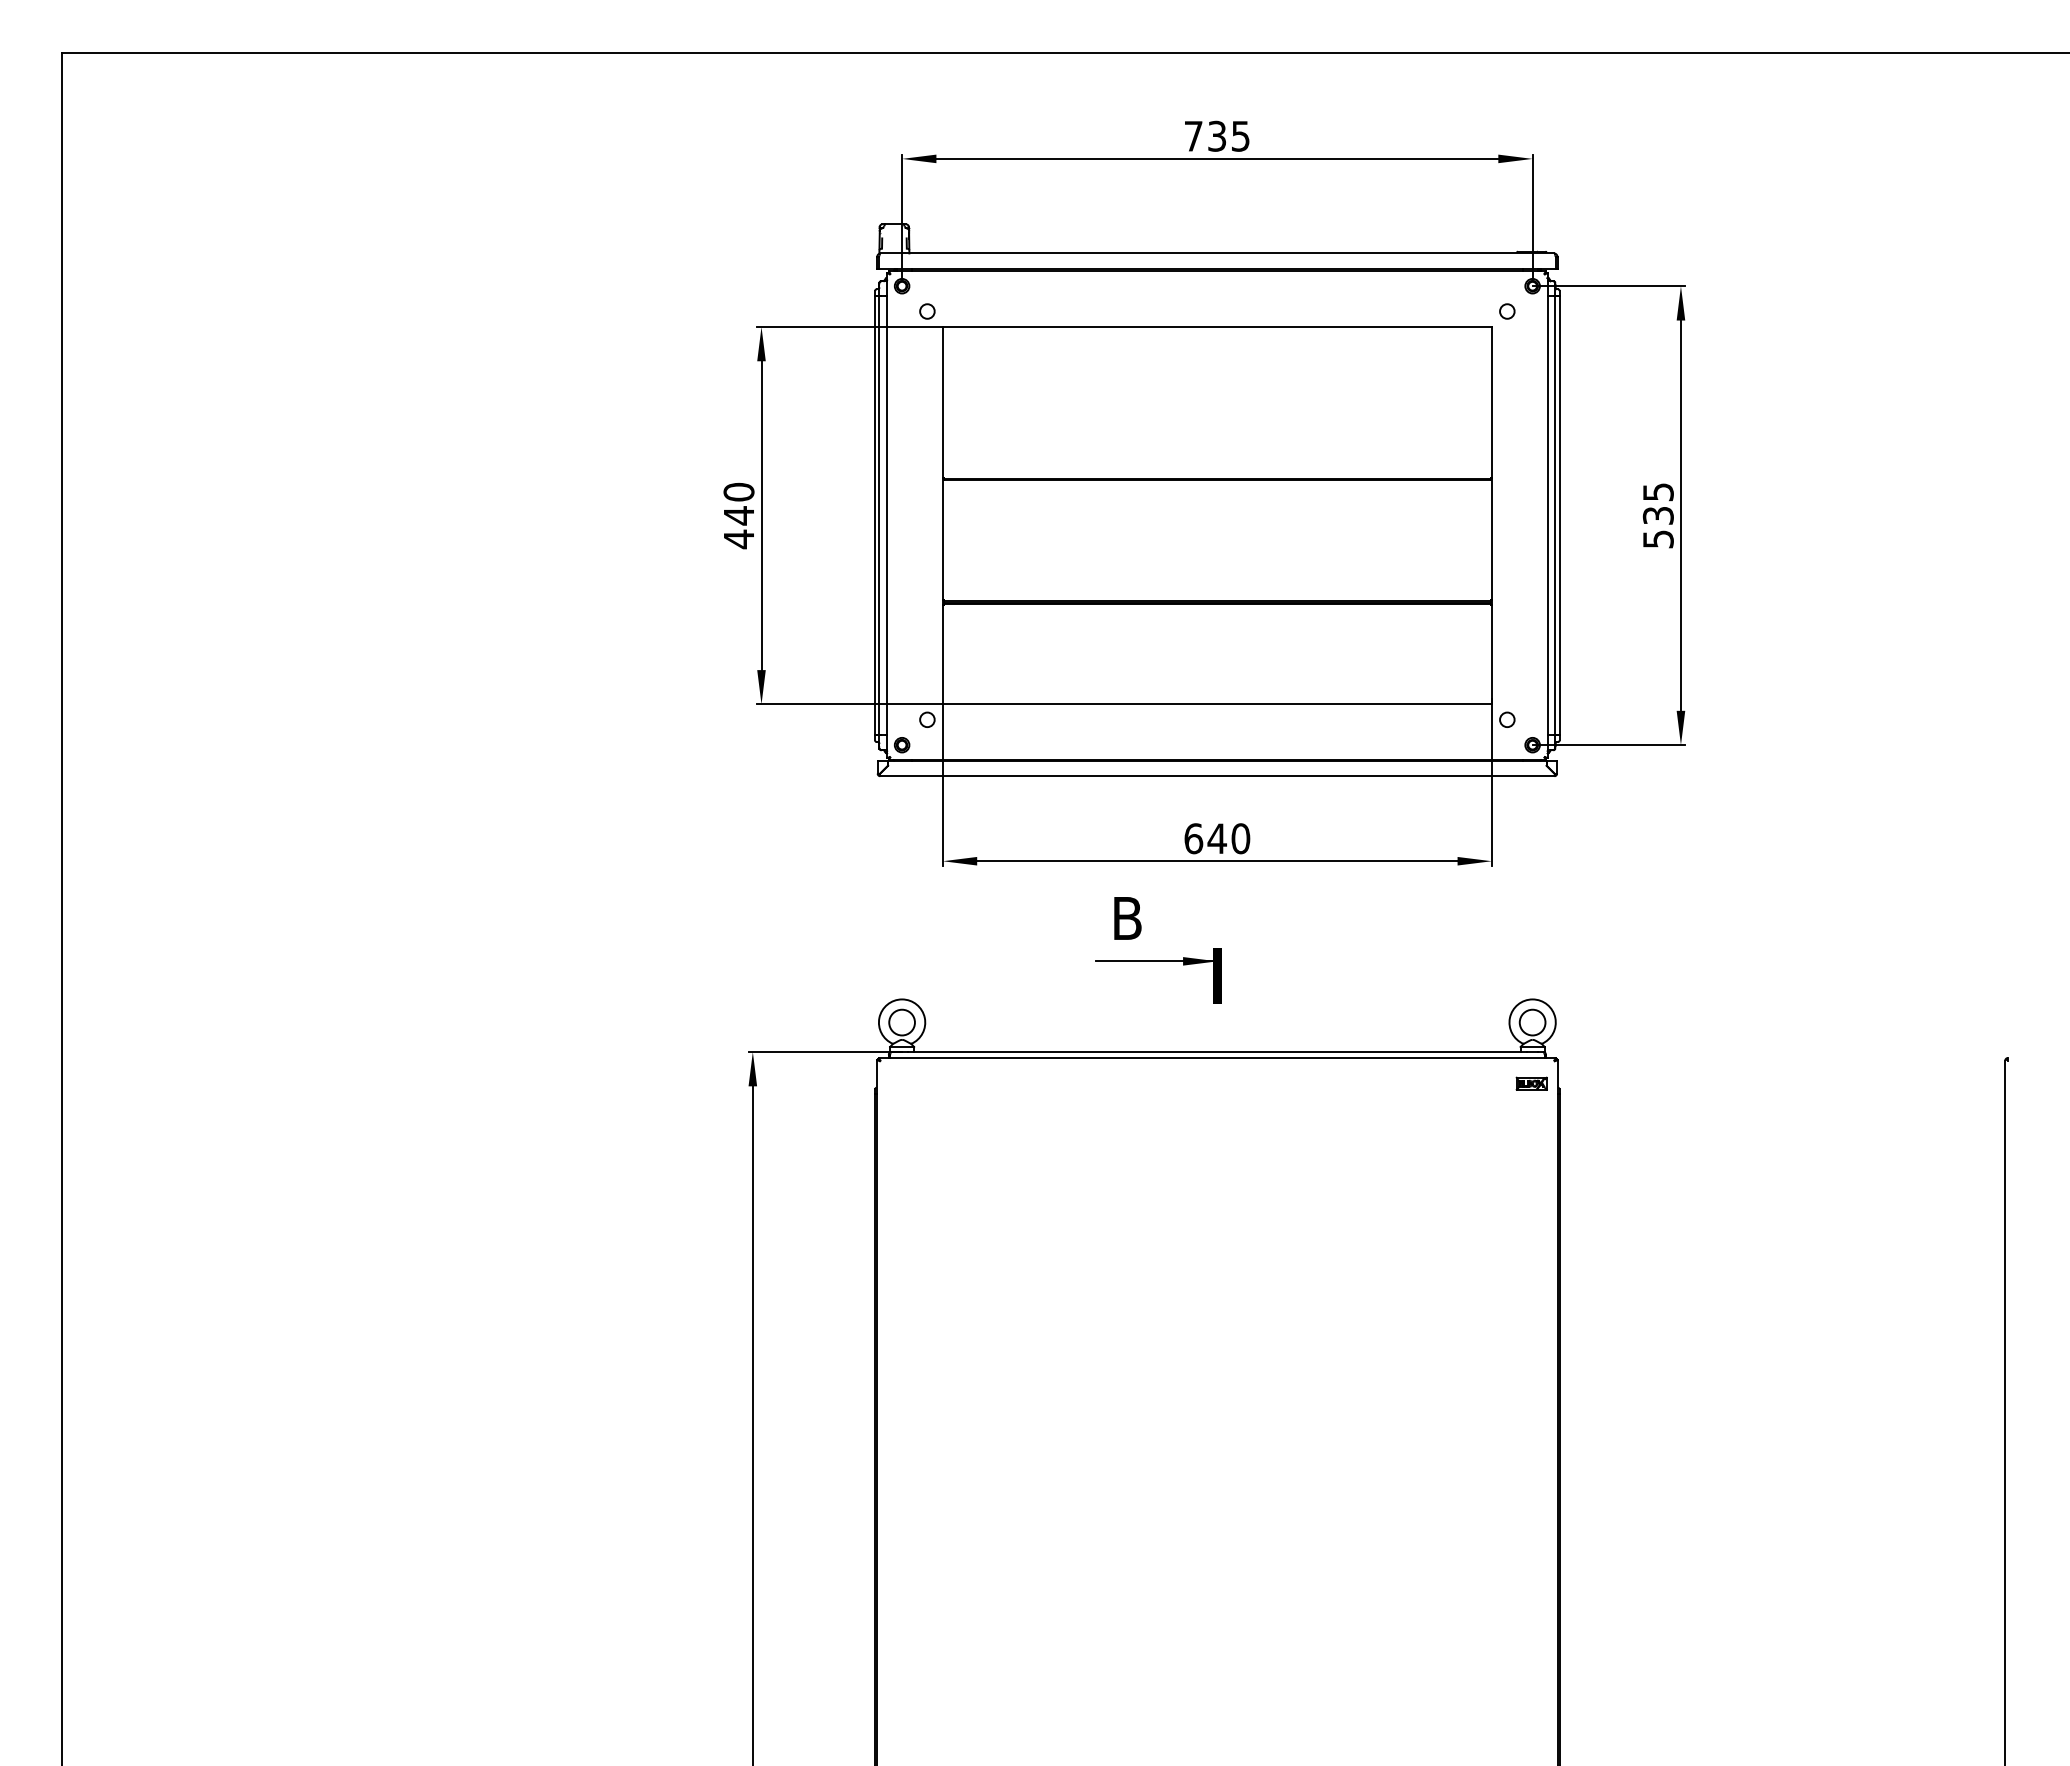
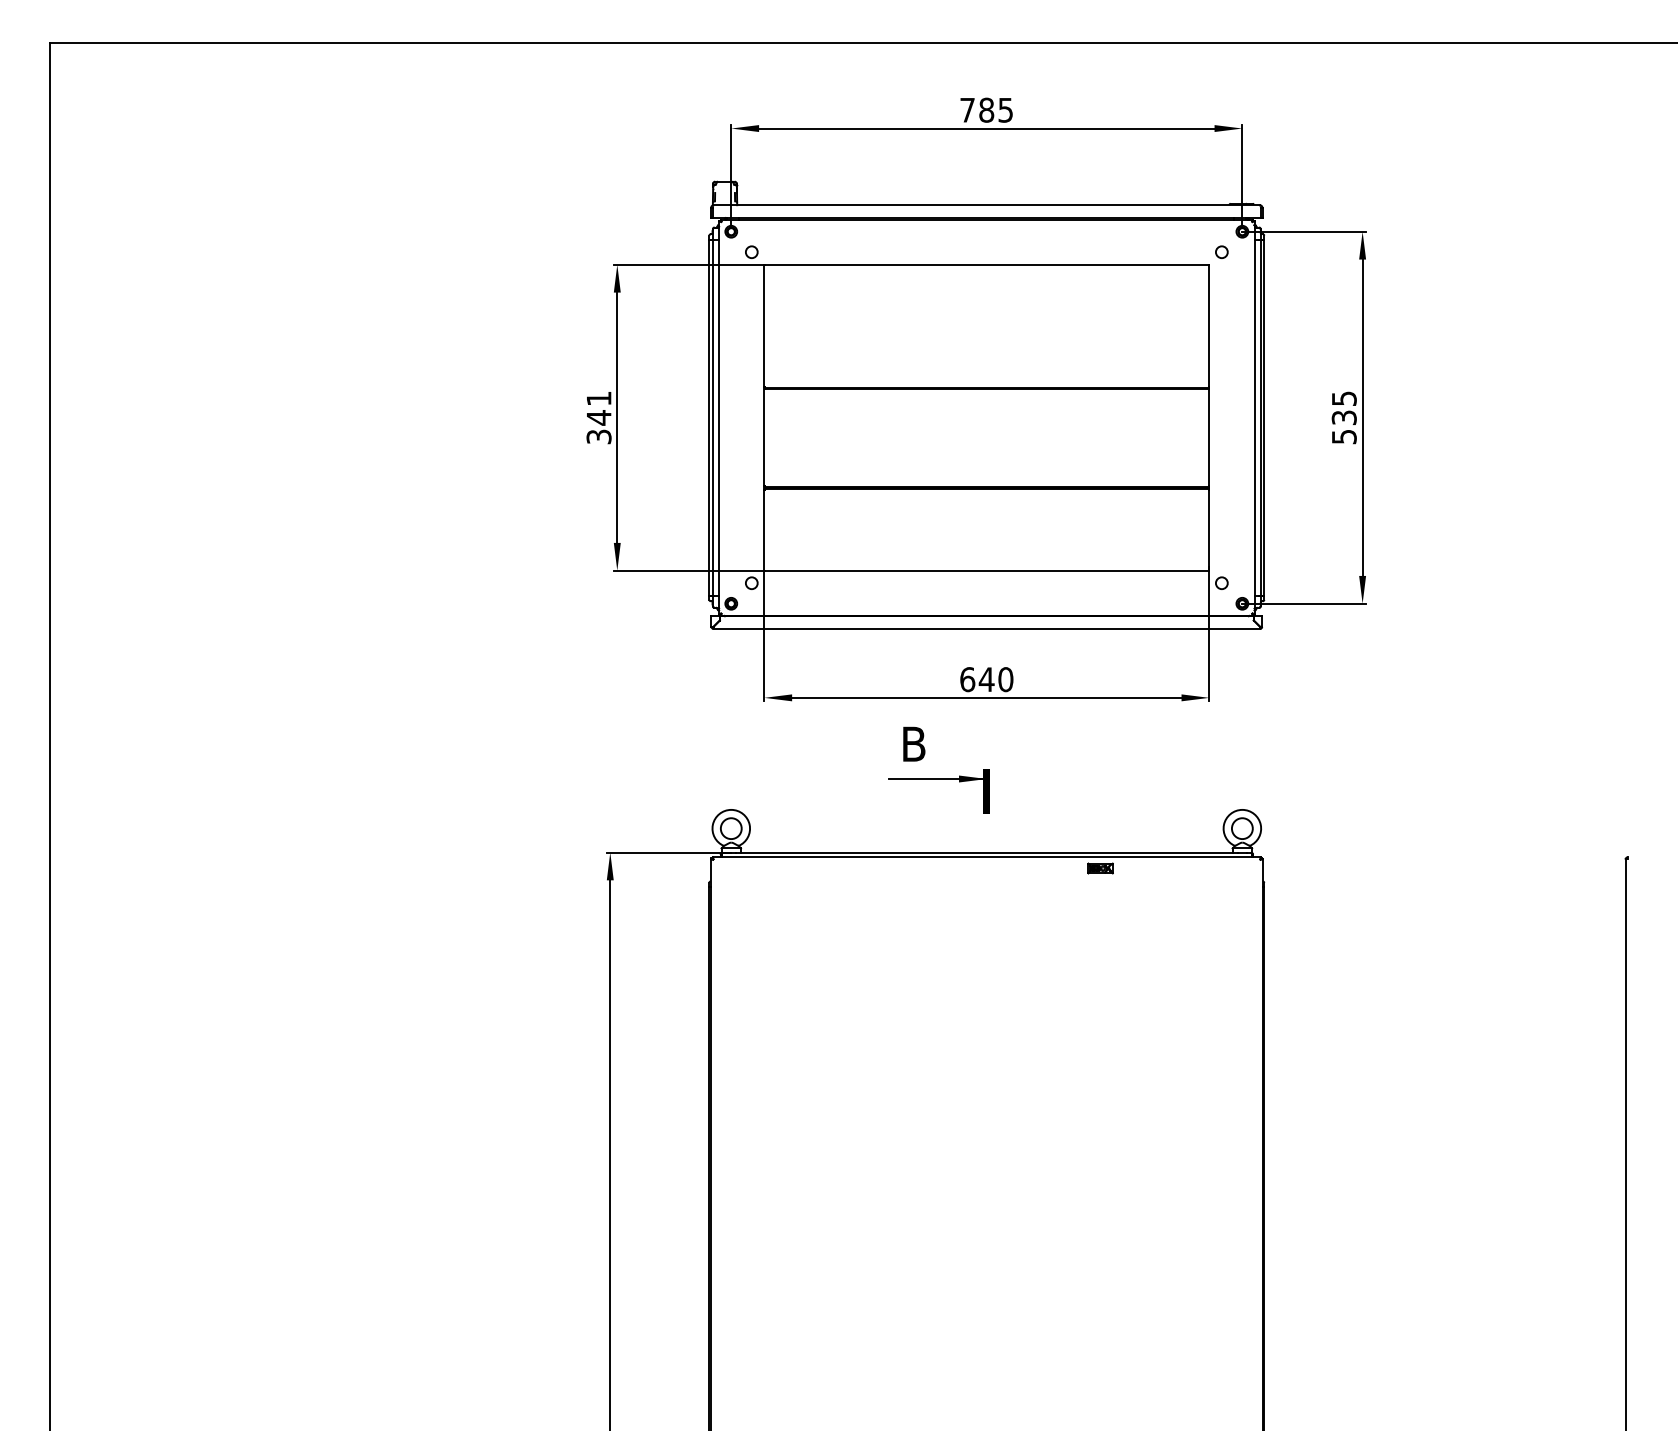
text: (1217, 135) -> (986, 109), 735 -> 785
text: (738, 515) -> (598, 417), 440 -> 341
part: (1531, 1083) -> (1100, 868), moved

